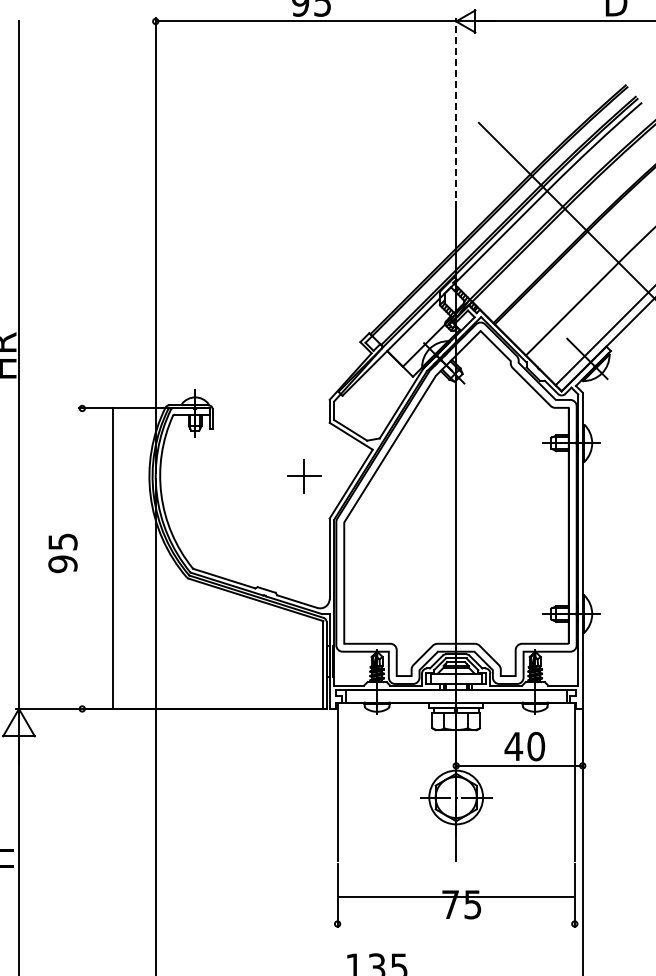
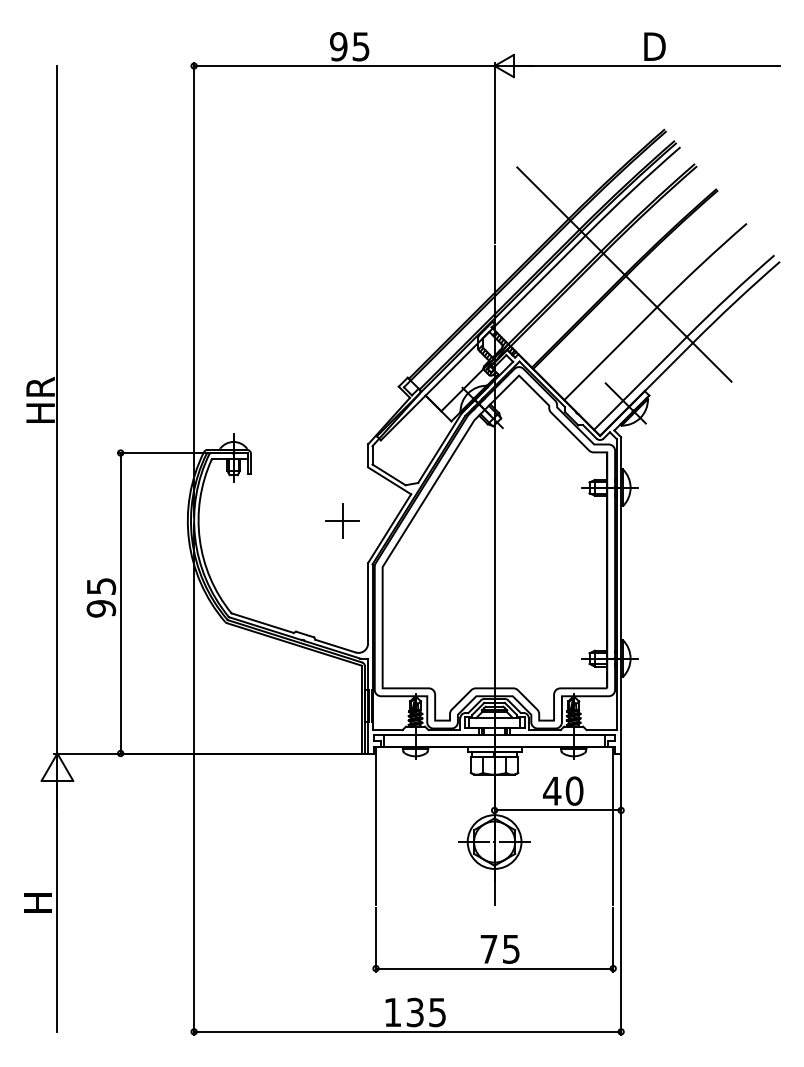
line: (456, 107) -> (494, 152), dashed -> solid
line: (113, 558) -> (120, 603), moved
line: (456, 896) -> (494, 968), moved

